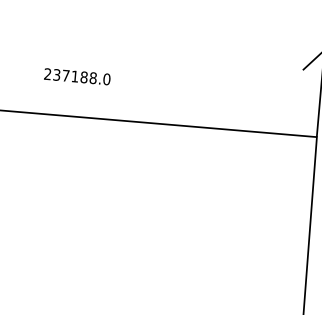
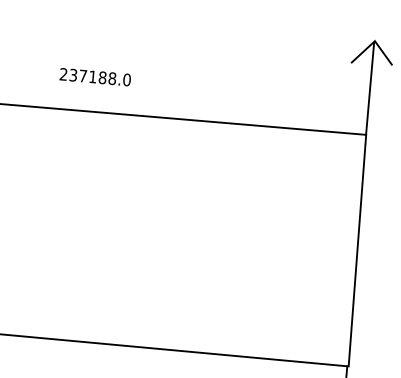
text: (76, 77) -> (94, 77), moved

